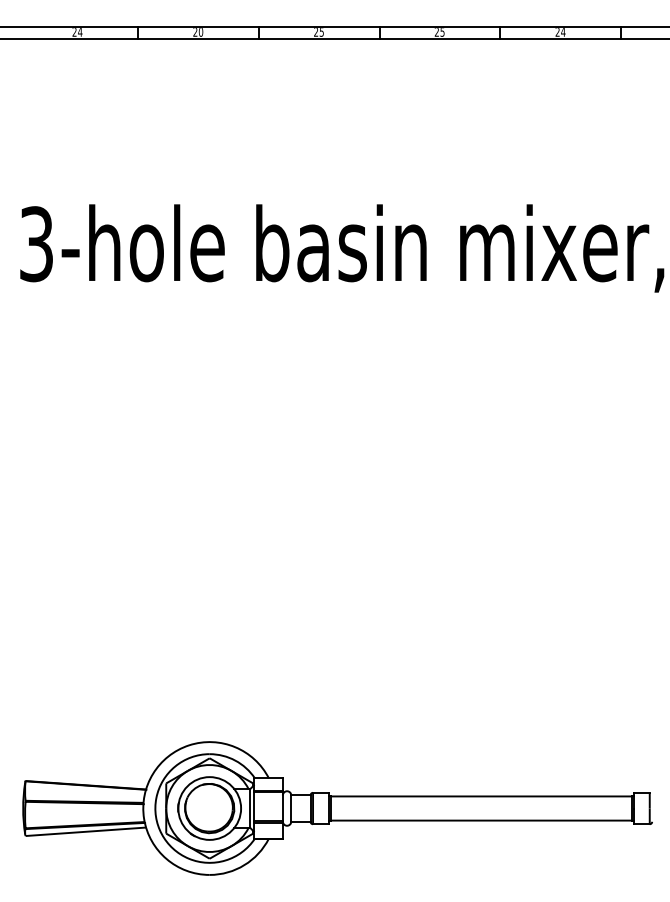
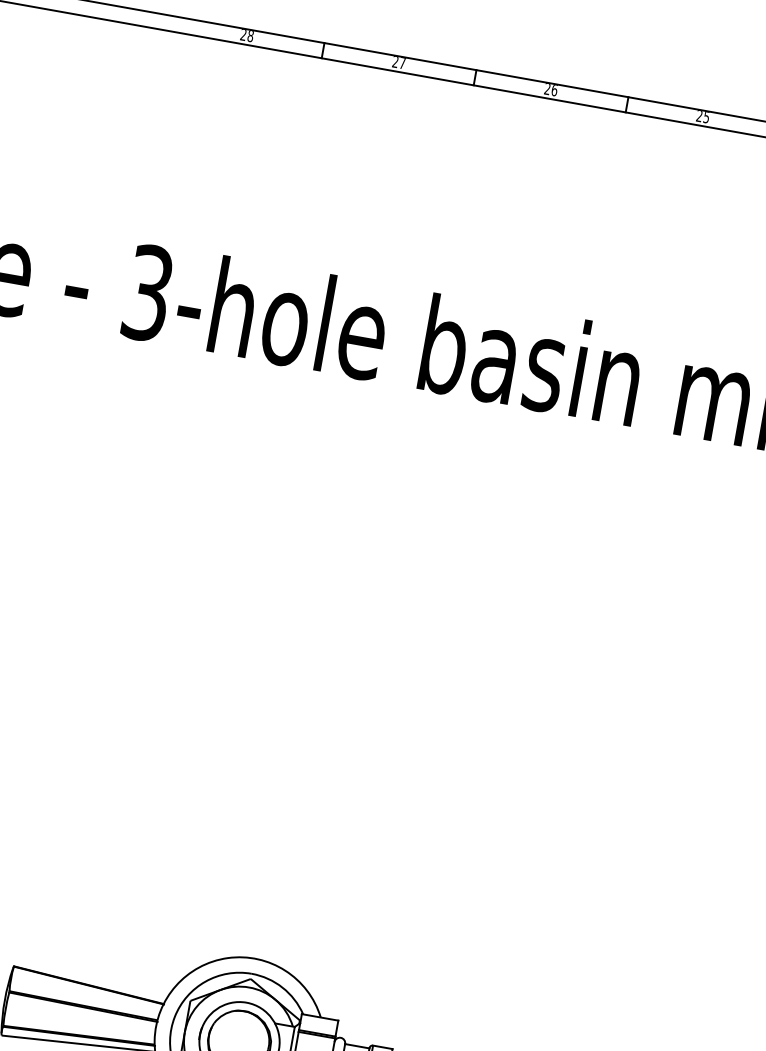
text: (80, 32) -> (250, 36), 24 -> 28
text: (200, 32) -> (401, 63), 20 -> 27
text: (321, 32) -> (554, 90), 25 -> 26

